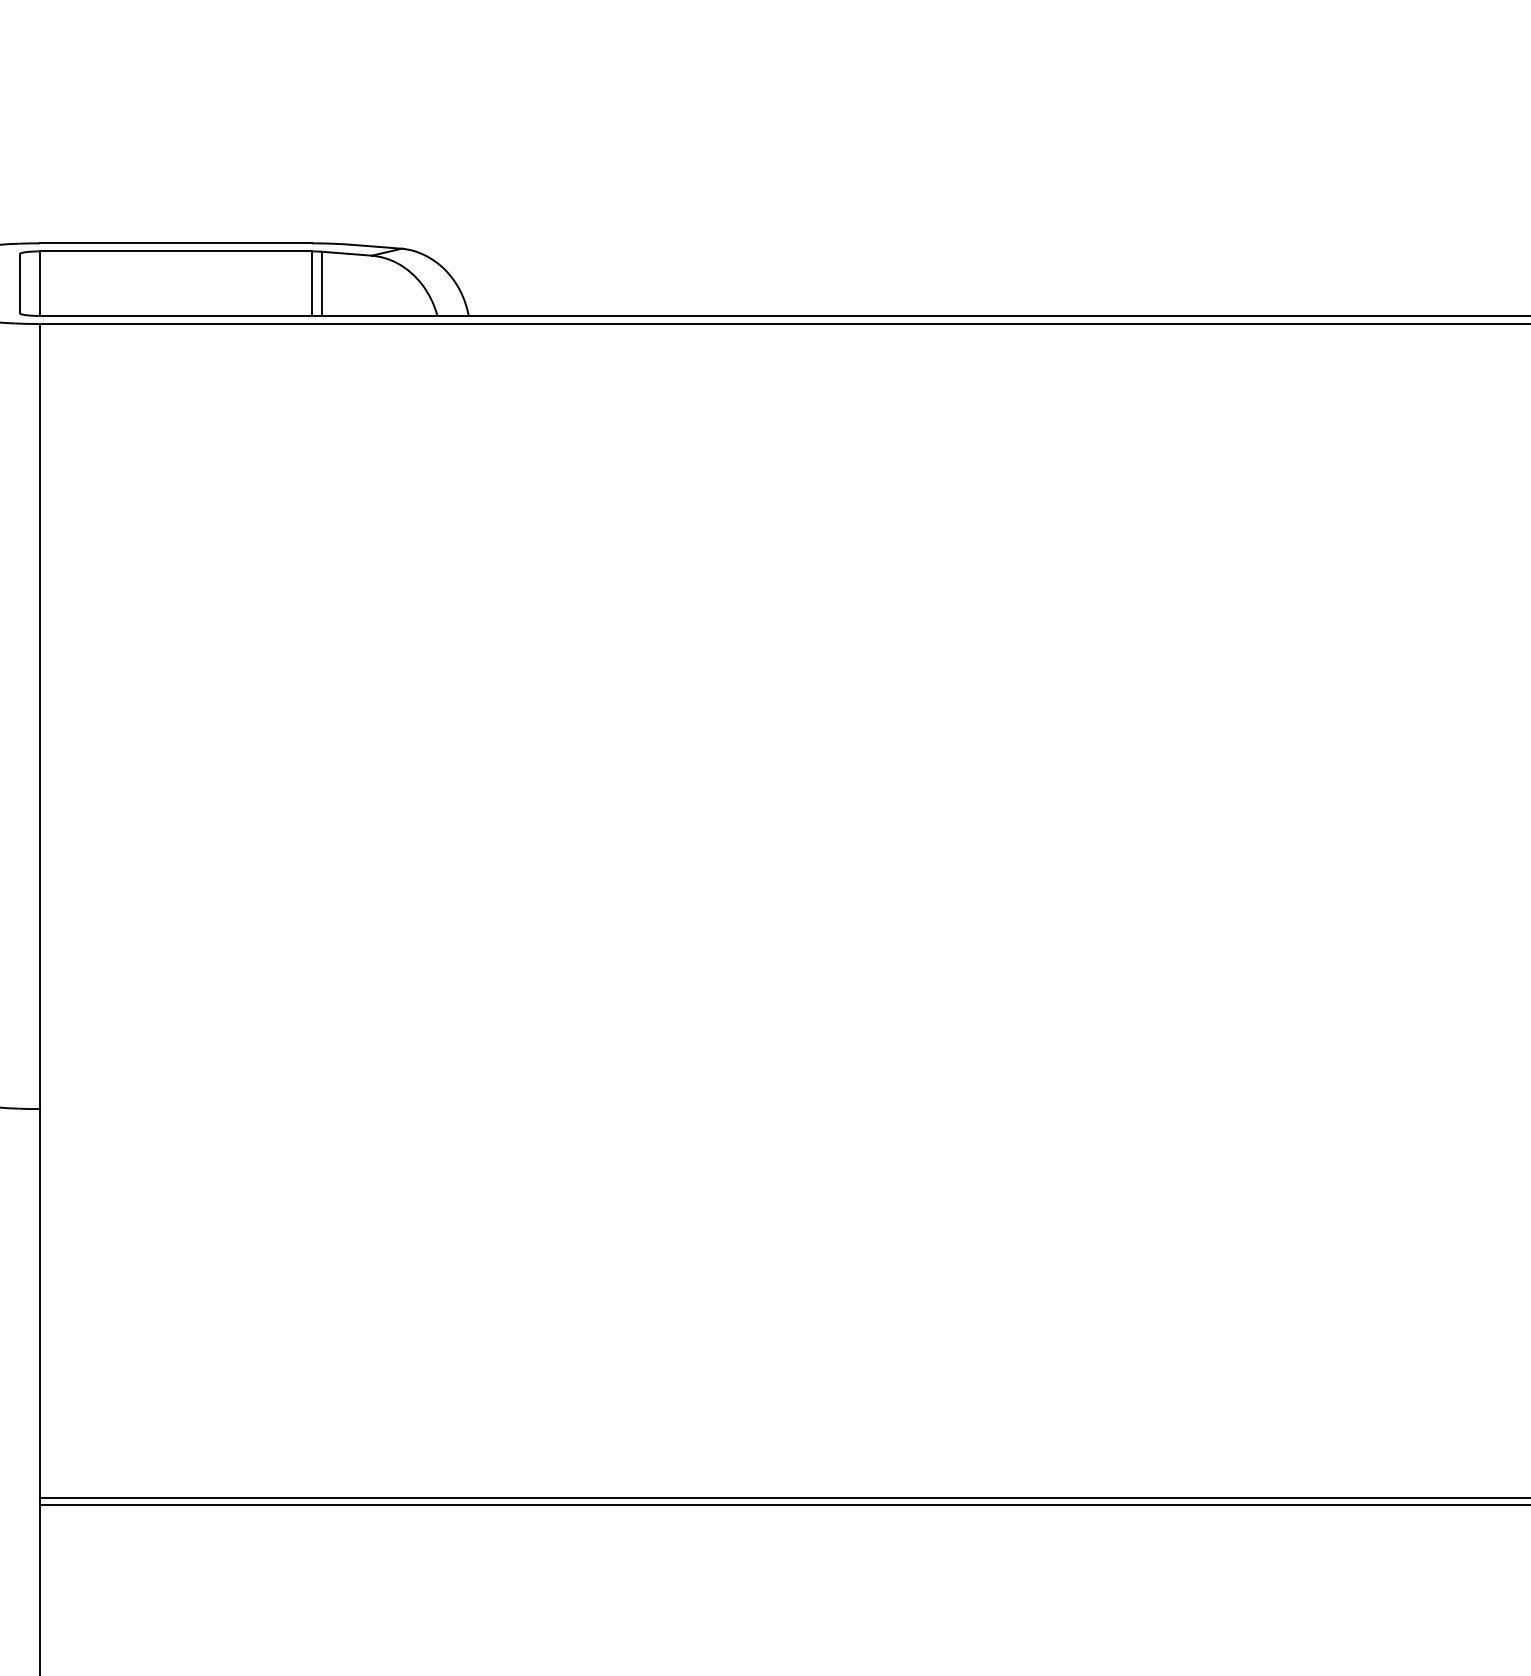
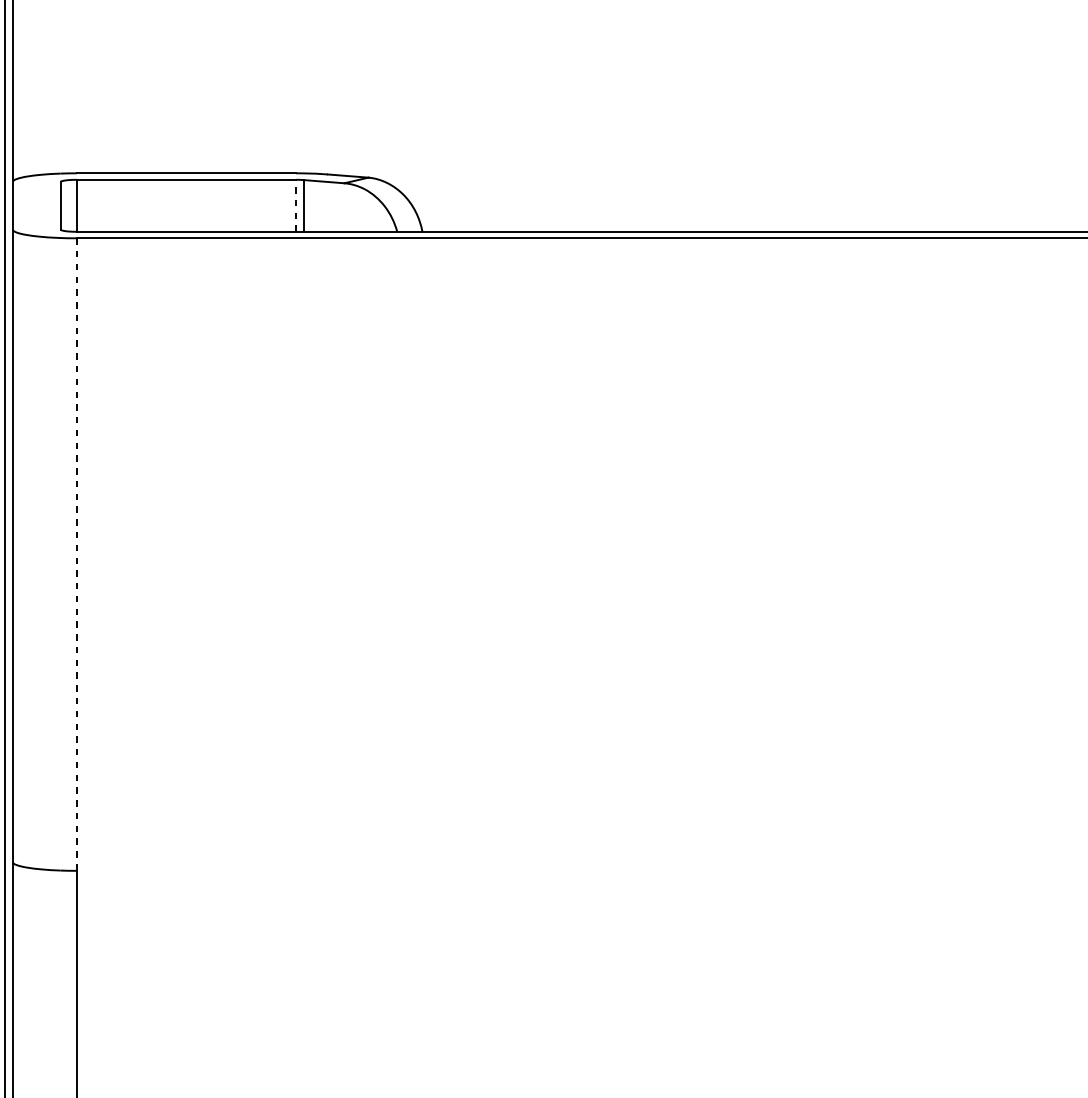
line: (311, 283) -> (295, 205), solid -> dashed
line: (39, 716) -> (76, 554), solid -> dashed

